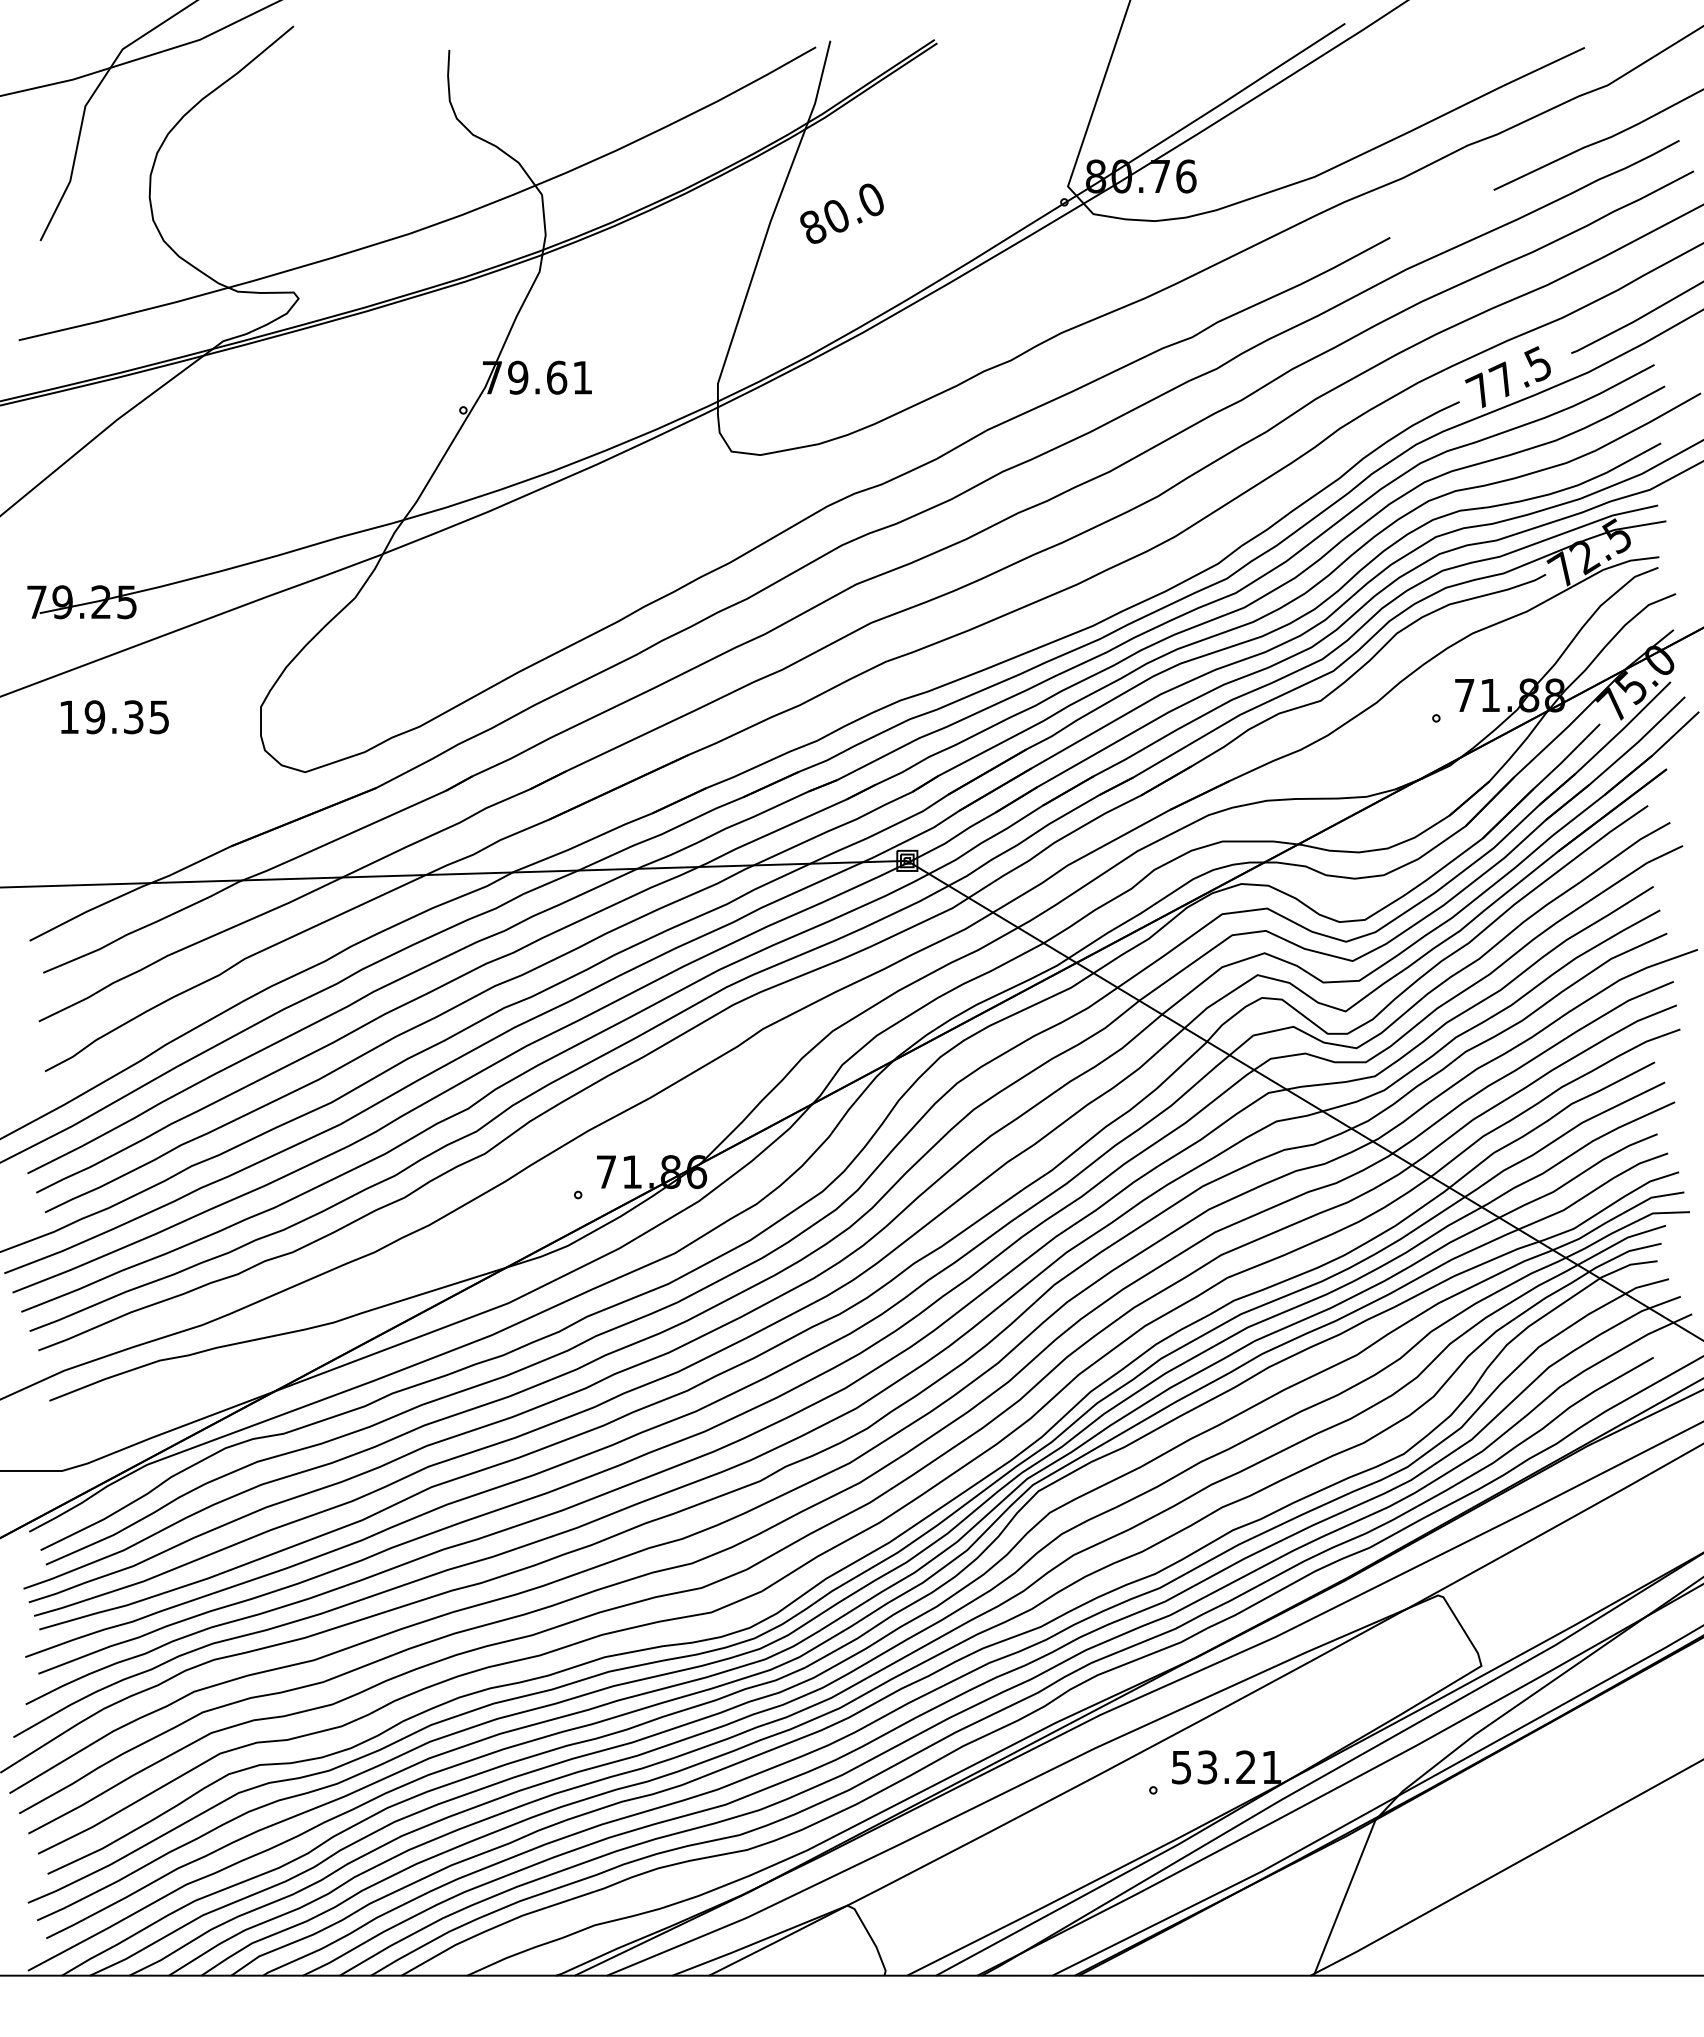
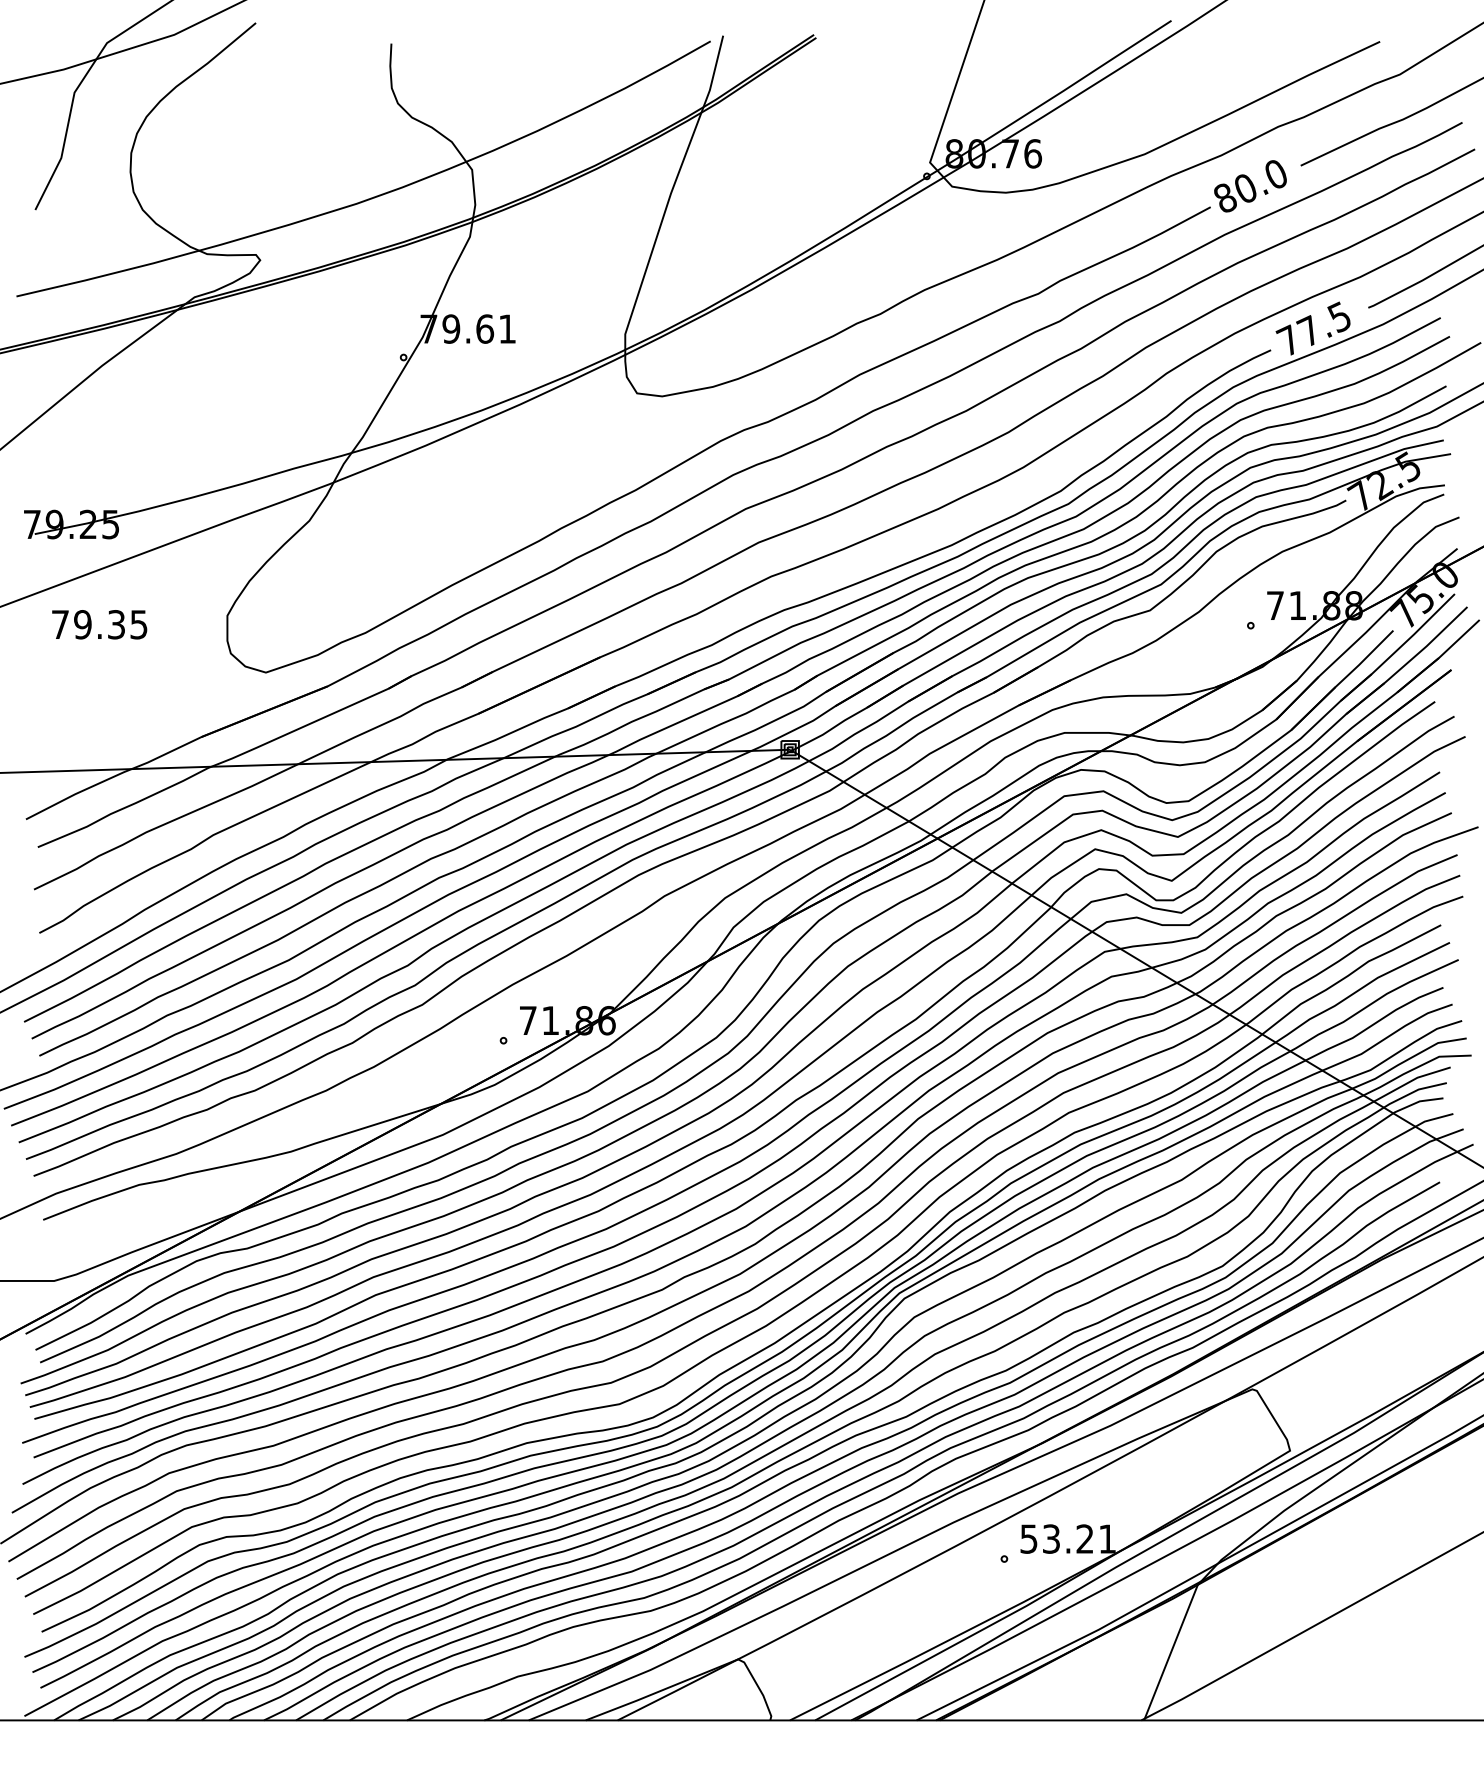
text: (841, 213) -> (1250, 186), moved
text: (68, 716) -> (59, 624), 19.35 -> 79.35

